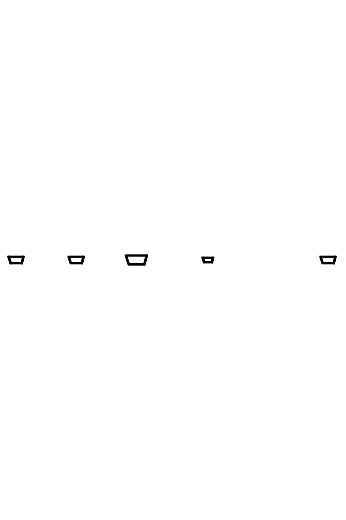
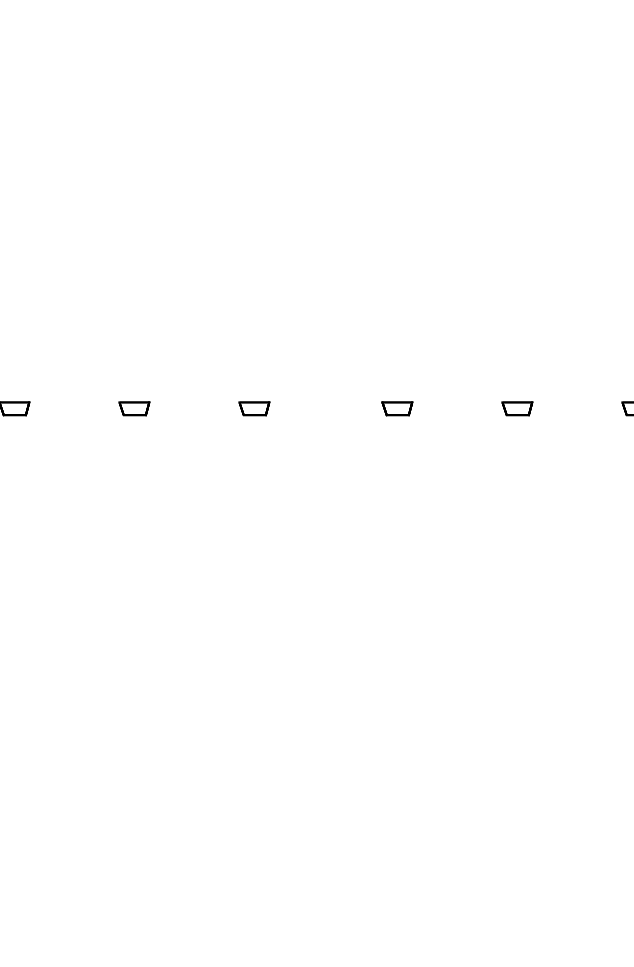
part: (135, 259) -> (252, 407), size x0.71
part: (207, 259) -> (396, 407), size x1.43
part: (267, 259) -> (516, 407), added

